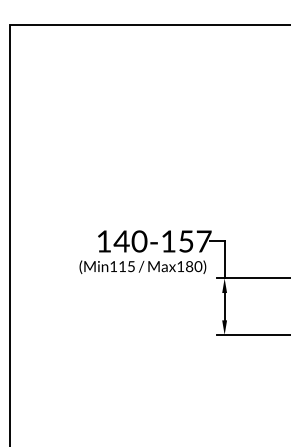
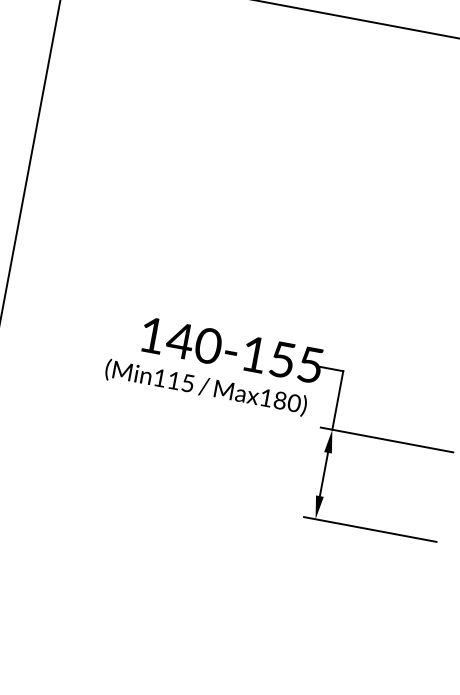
text: (203, 241) -> (309, 364), 140-157 -> 140-155

